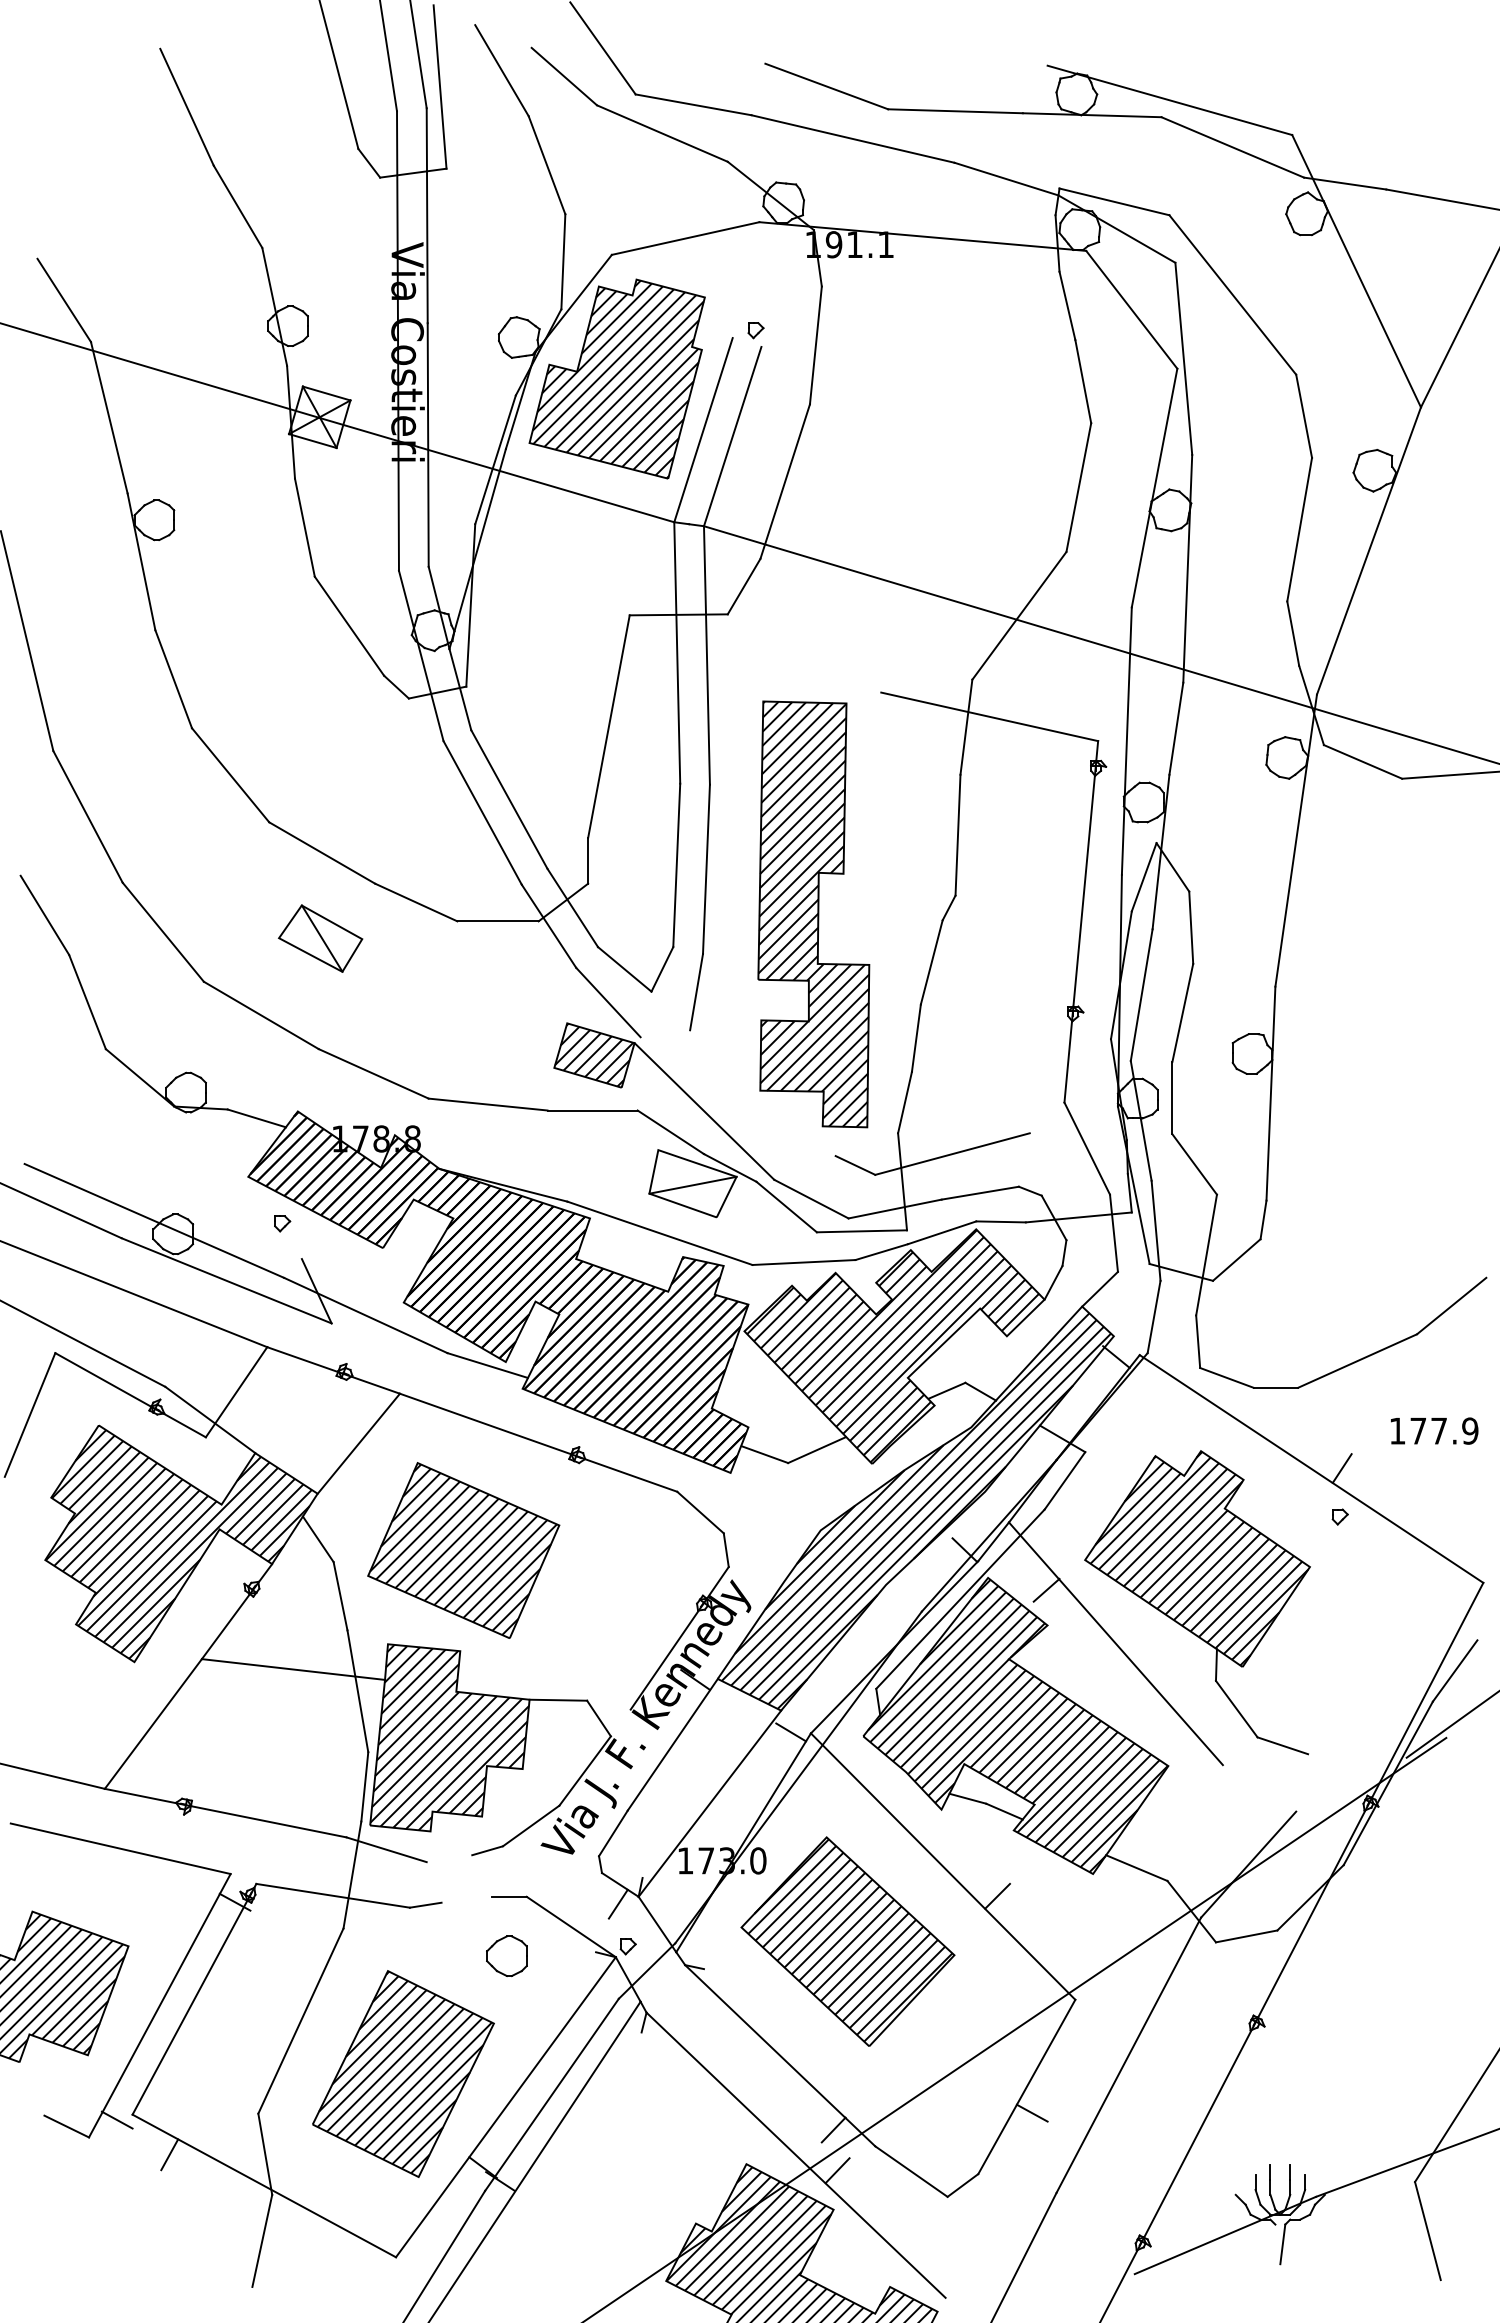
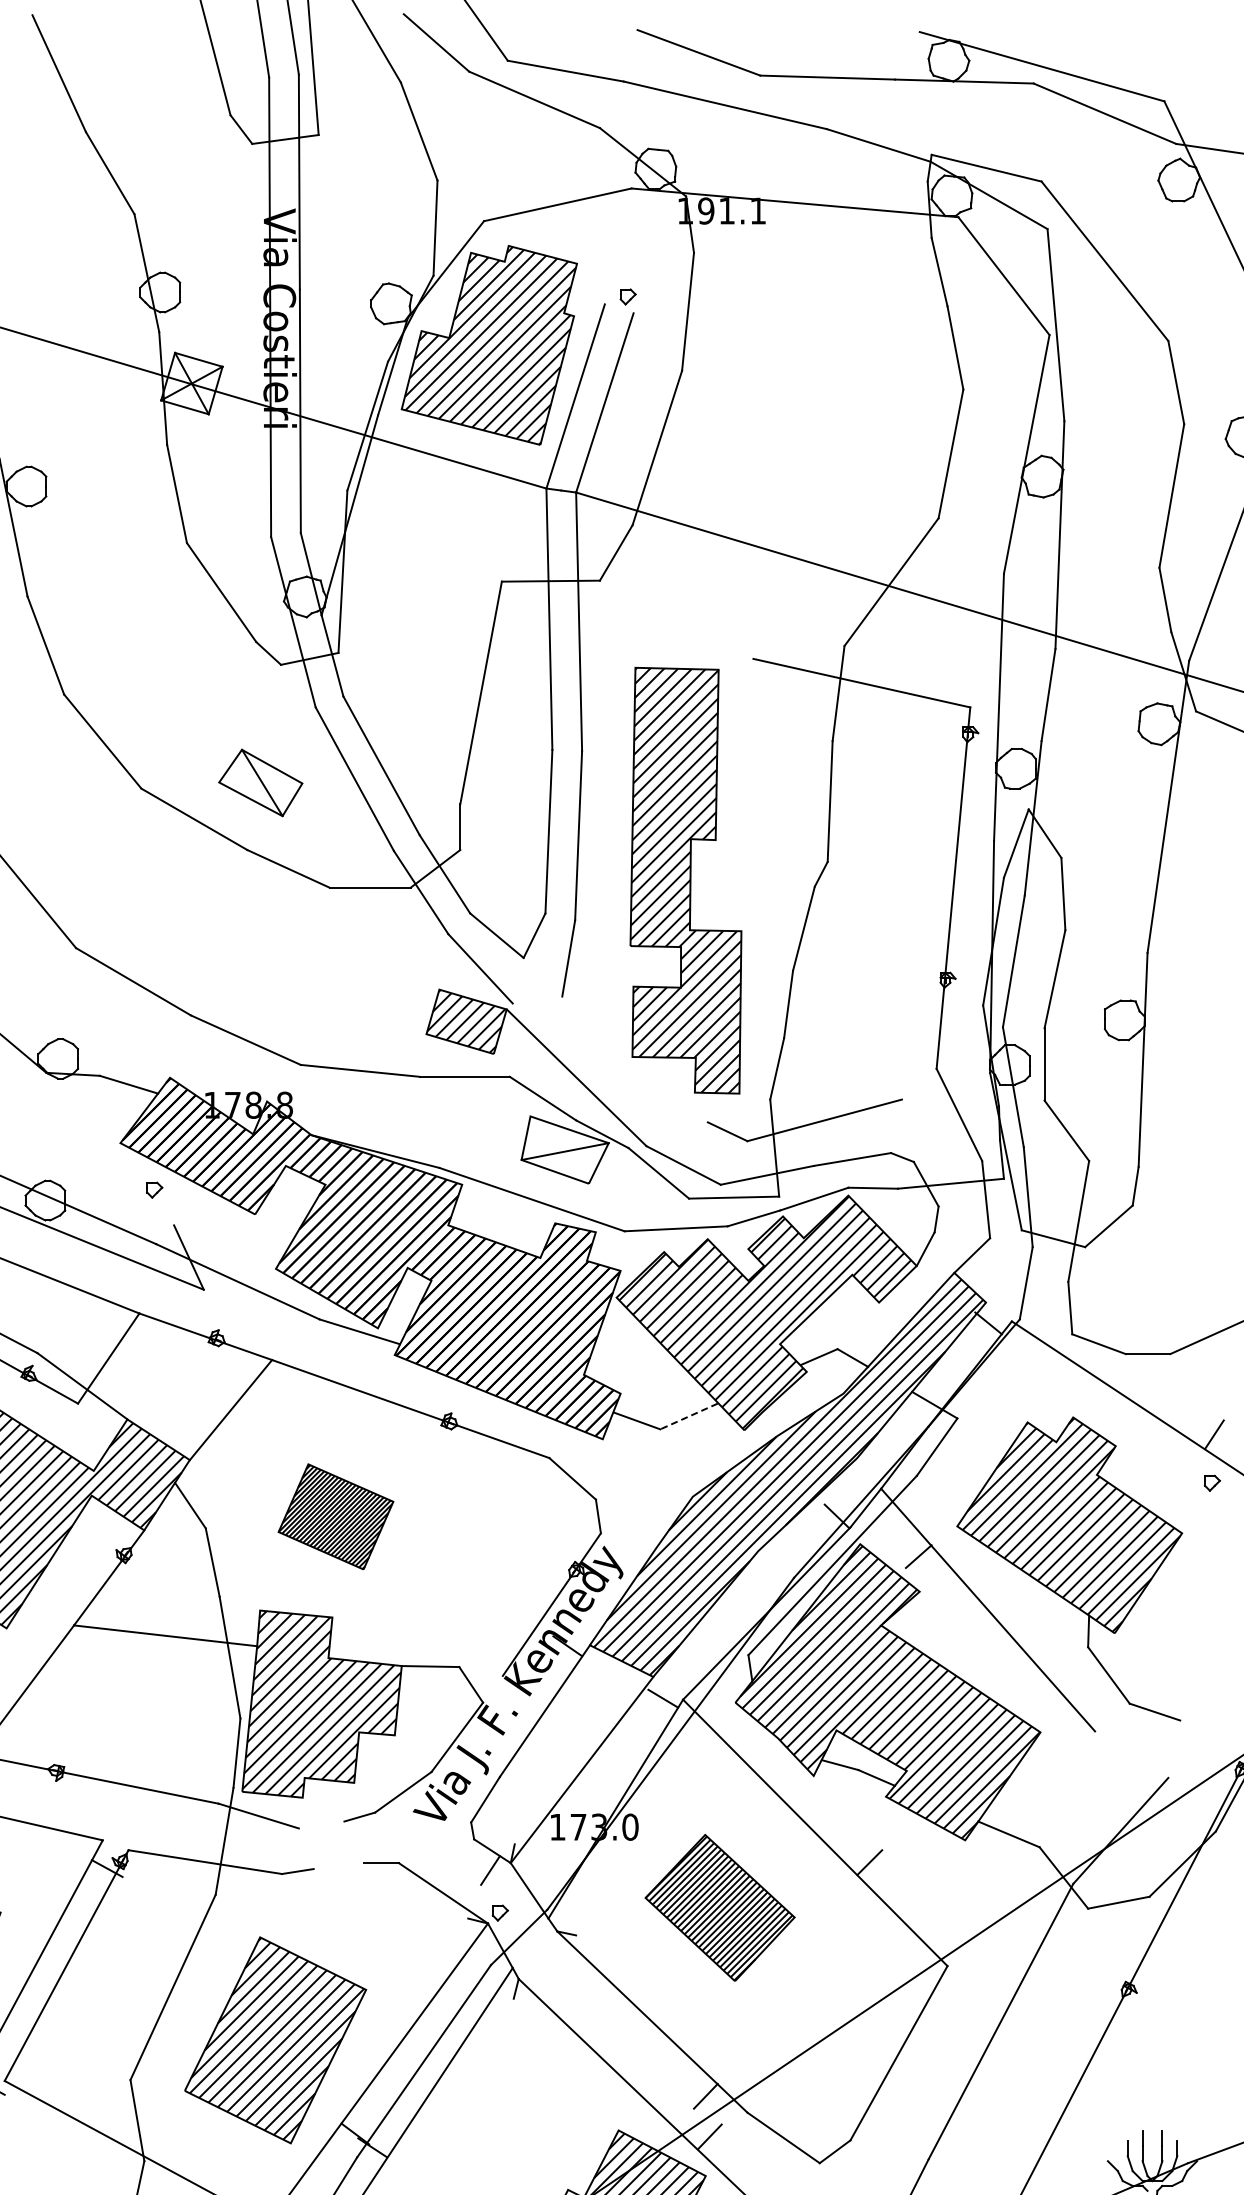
part: (320, 938) -> (260, 782), moved
line: (816, 1450) -> (688, 1416), solid -> dashed
part: (463, 1550) -> (335, 1516), size x0.6
part: (847, 1941) -> (719, 1907), size x0.7
part: (506, 1956) -> (378, 1922), removed
line: (1031, 2112) -> (903, 2078), removed
line: (169, 2154) -> (41, 2120), removed

